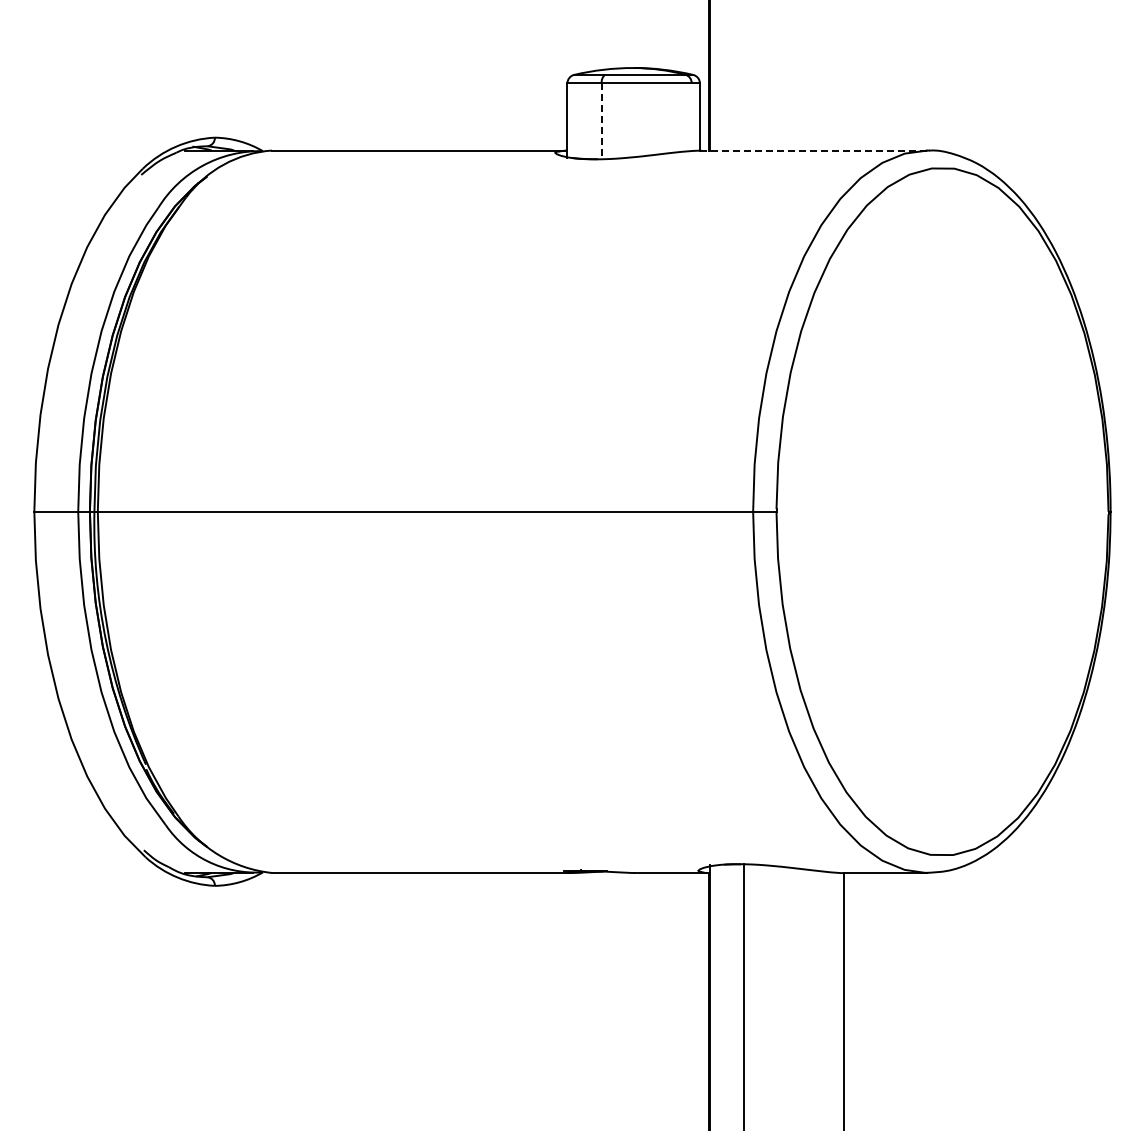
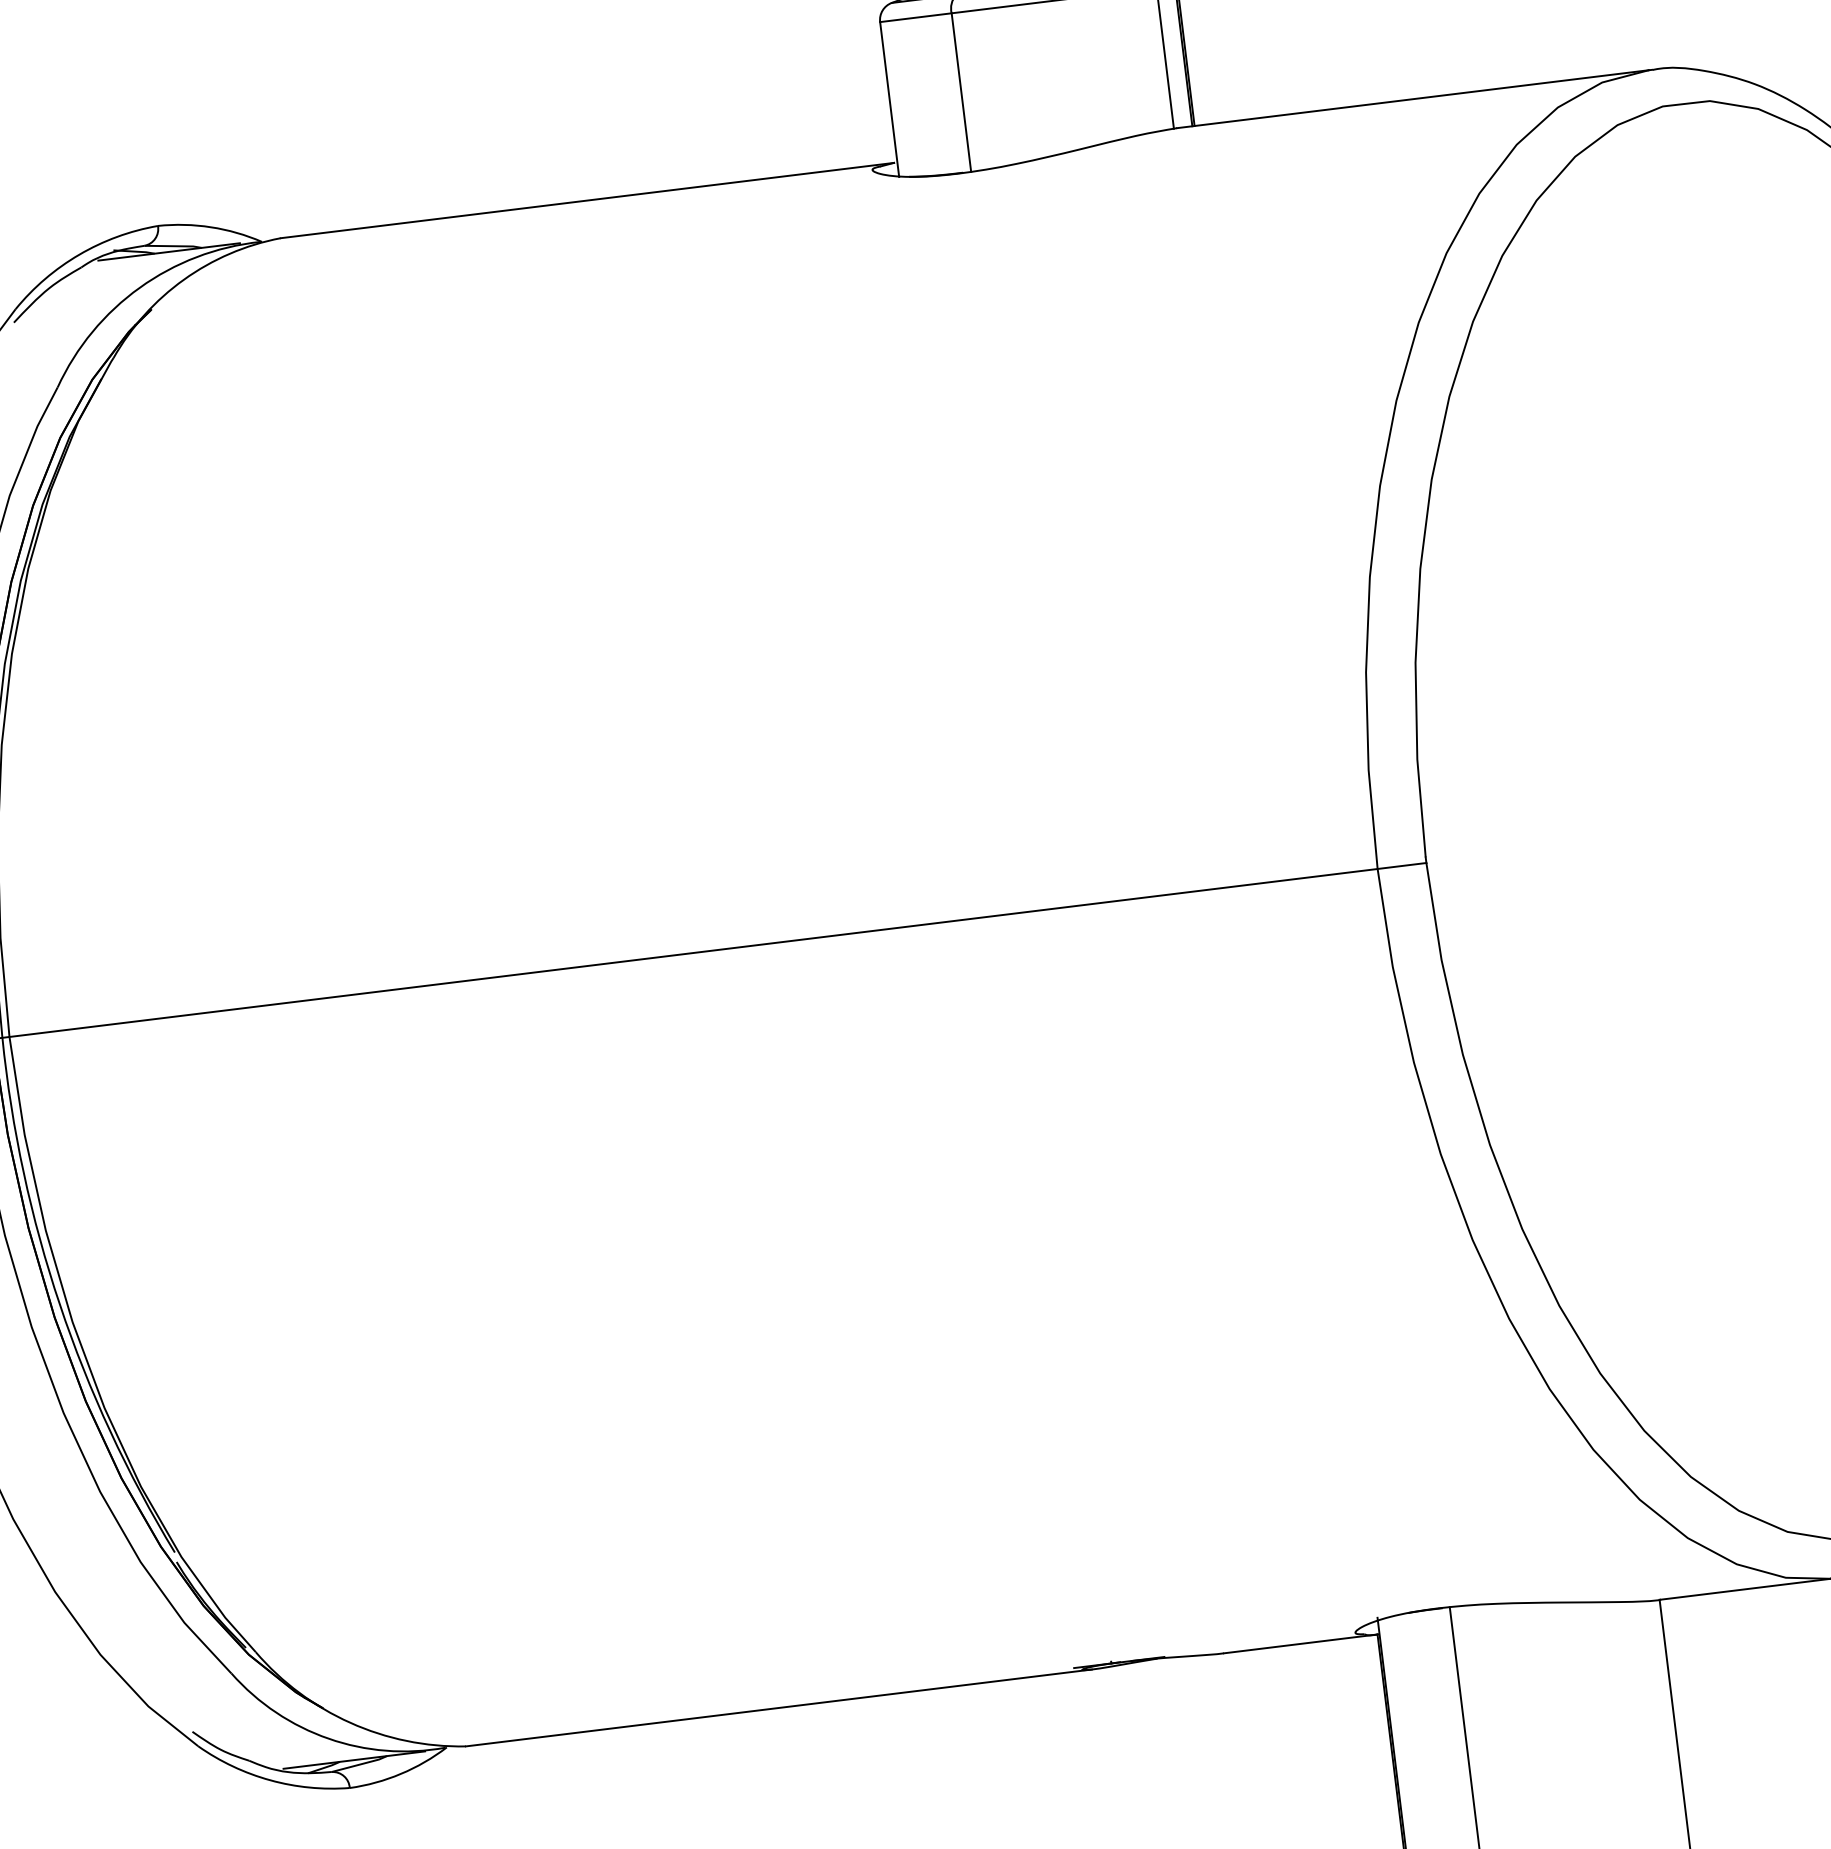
line: (601, 121) -> (960, 93), dashed -> solid
line: (814, 150) -> (1413, 99), dashed -> solid

